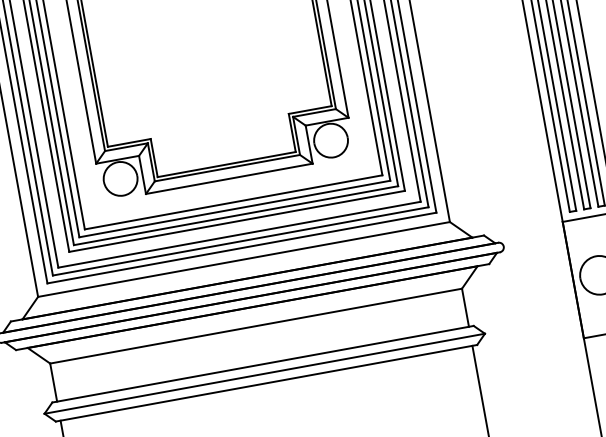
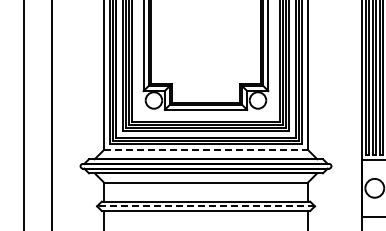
line: (244, 258) -> (206, 149), solid -> dashed
line: (265, 373) -> (206, 206), solid -> dashed

